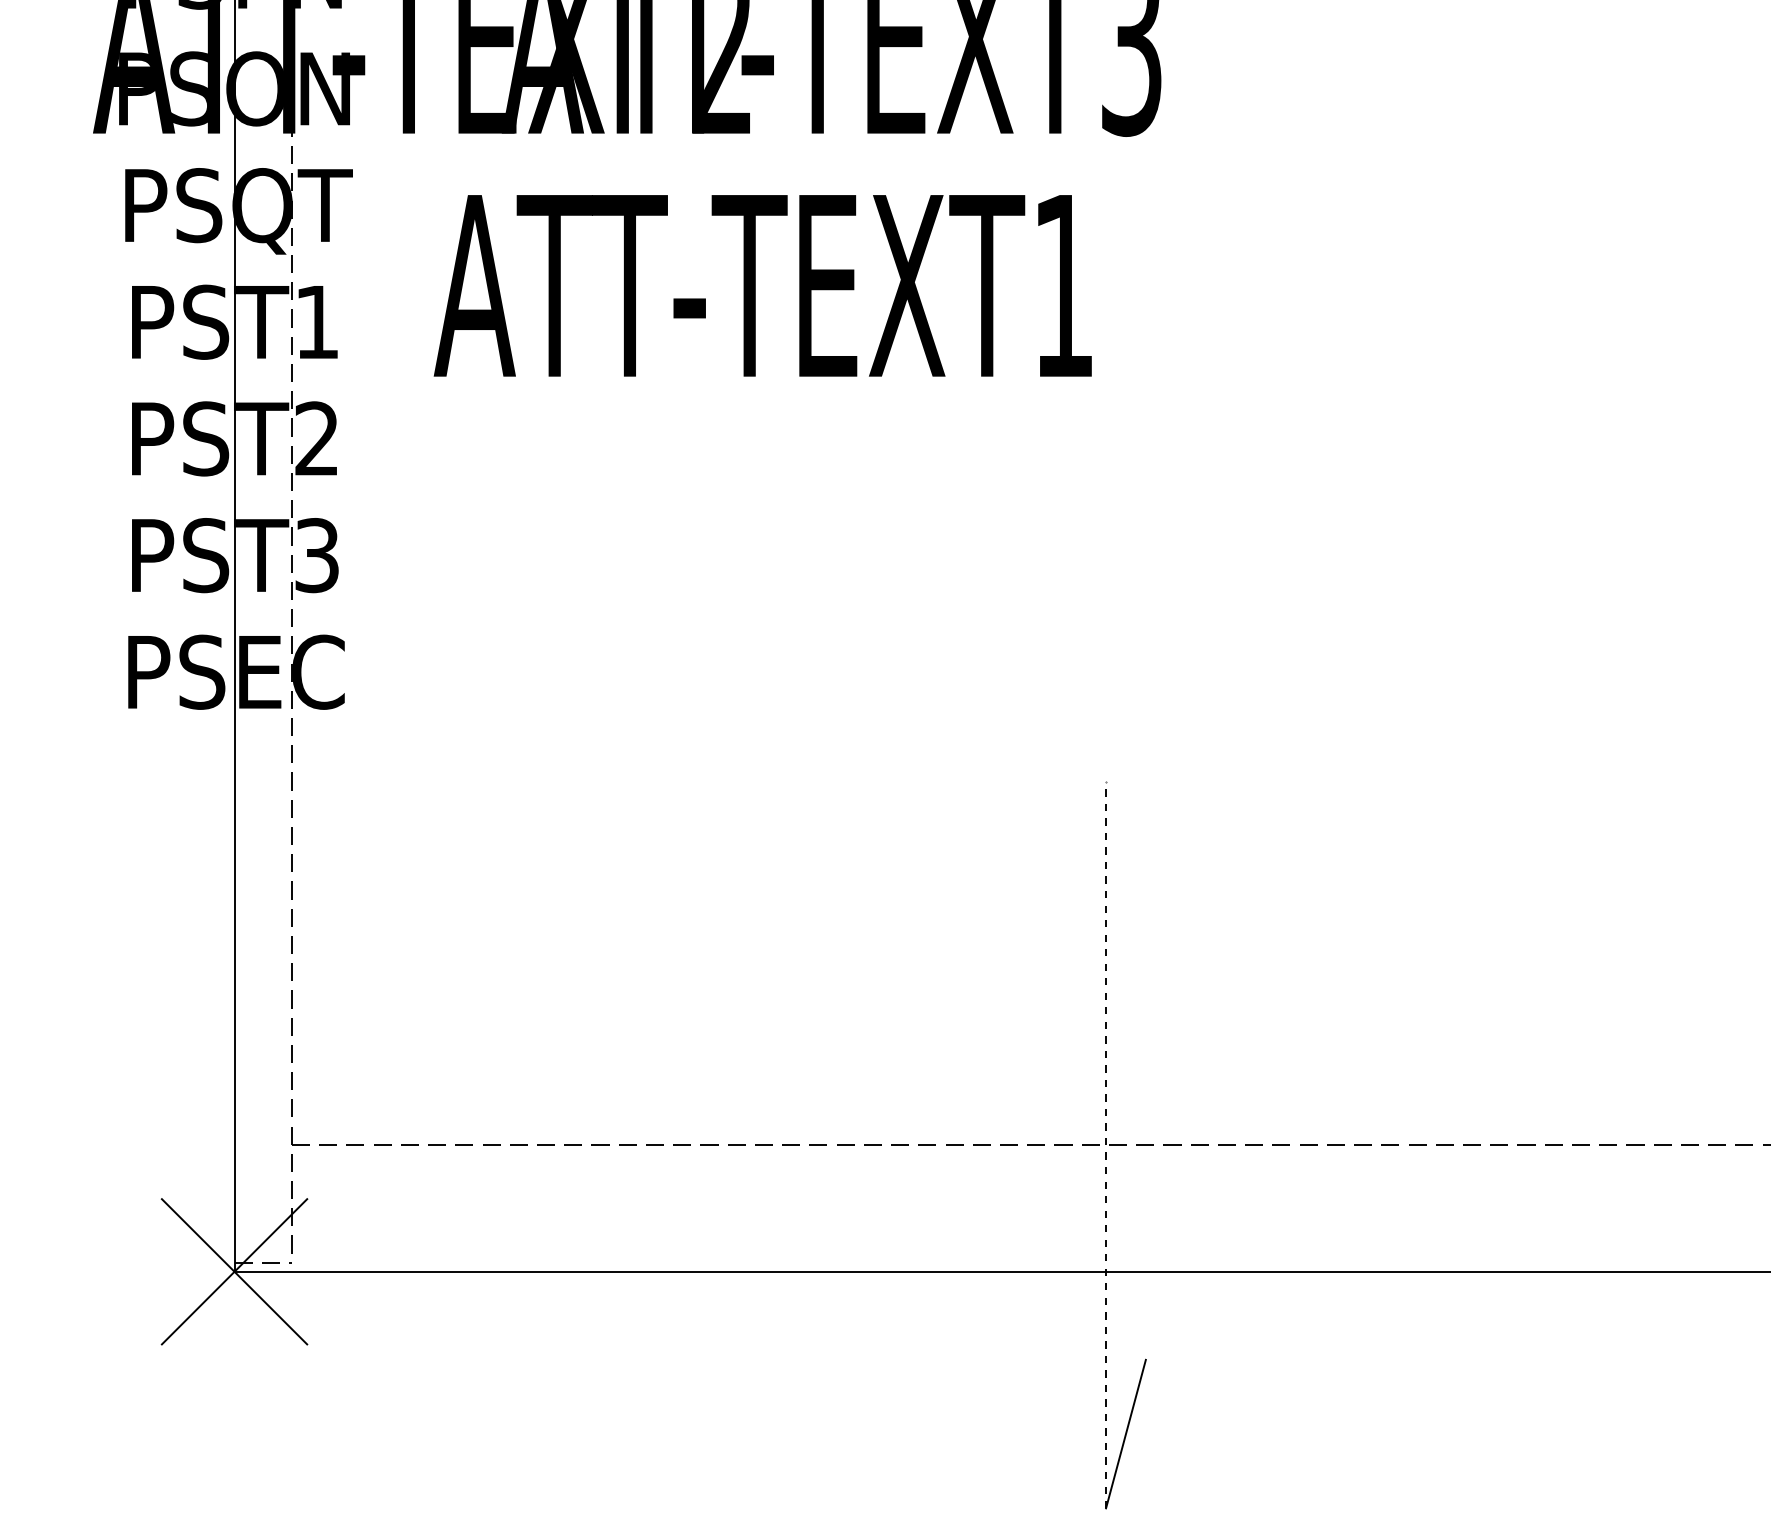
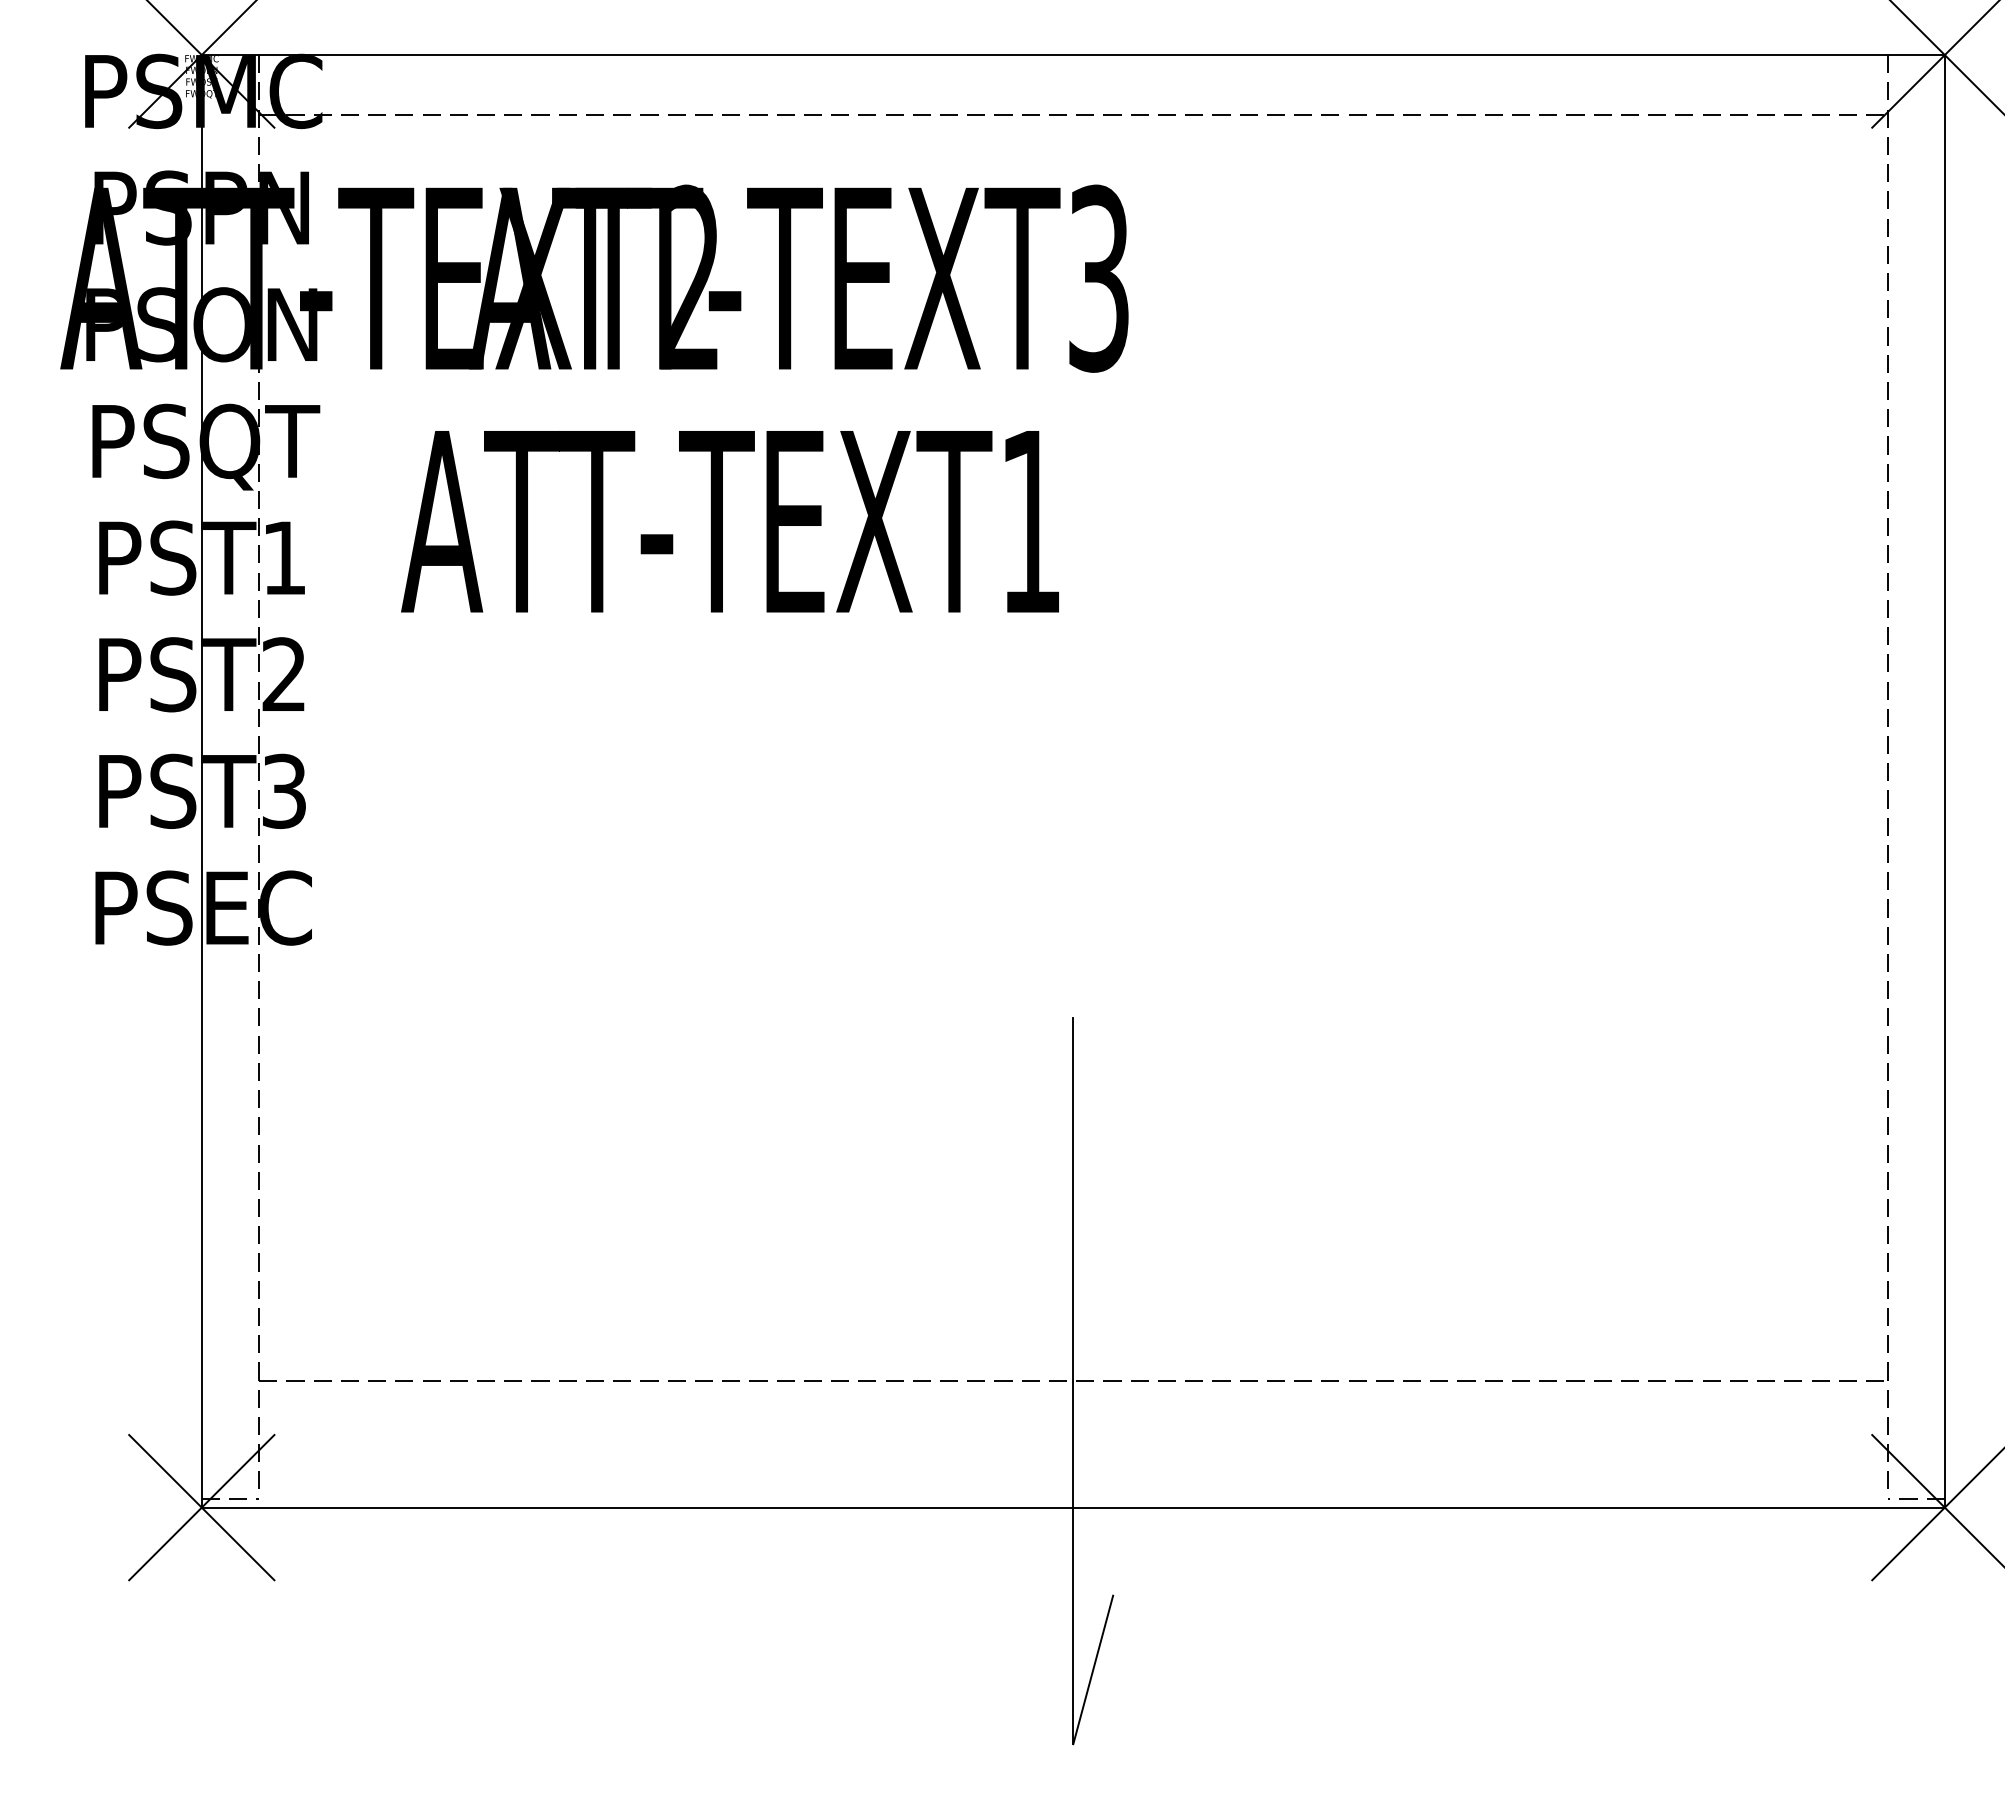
line: (1106, 1144) -> (1073, 1380), dashed -> solid

